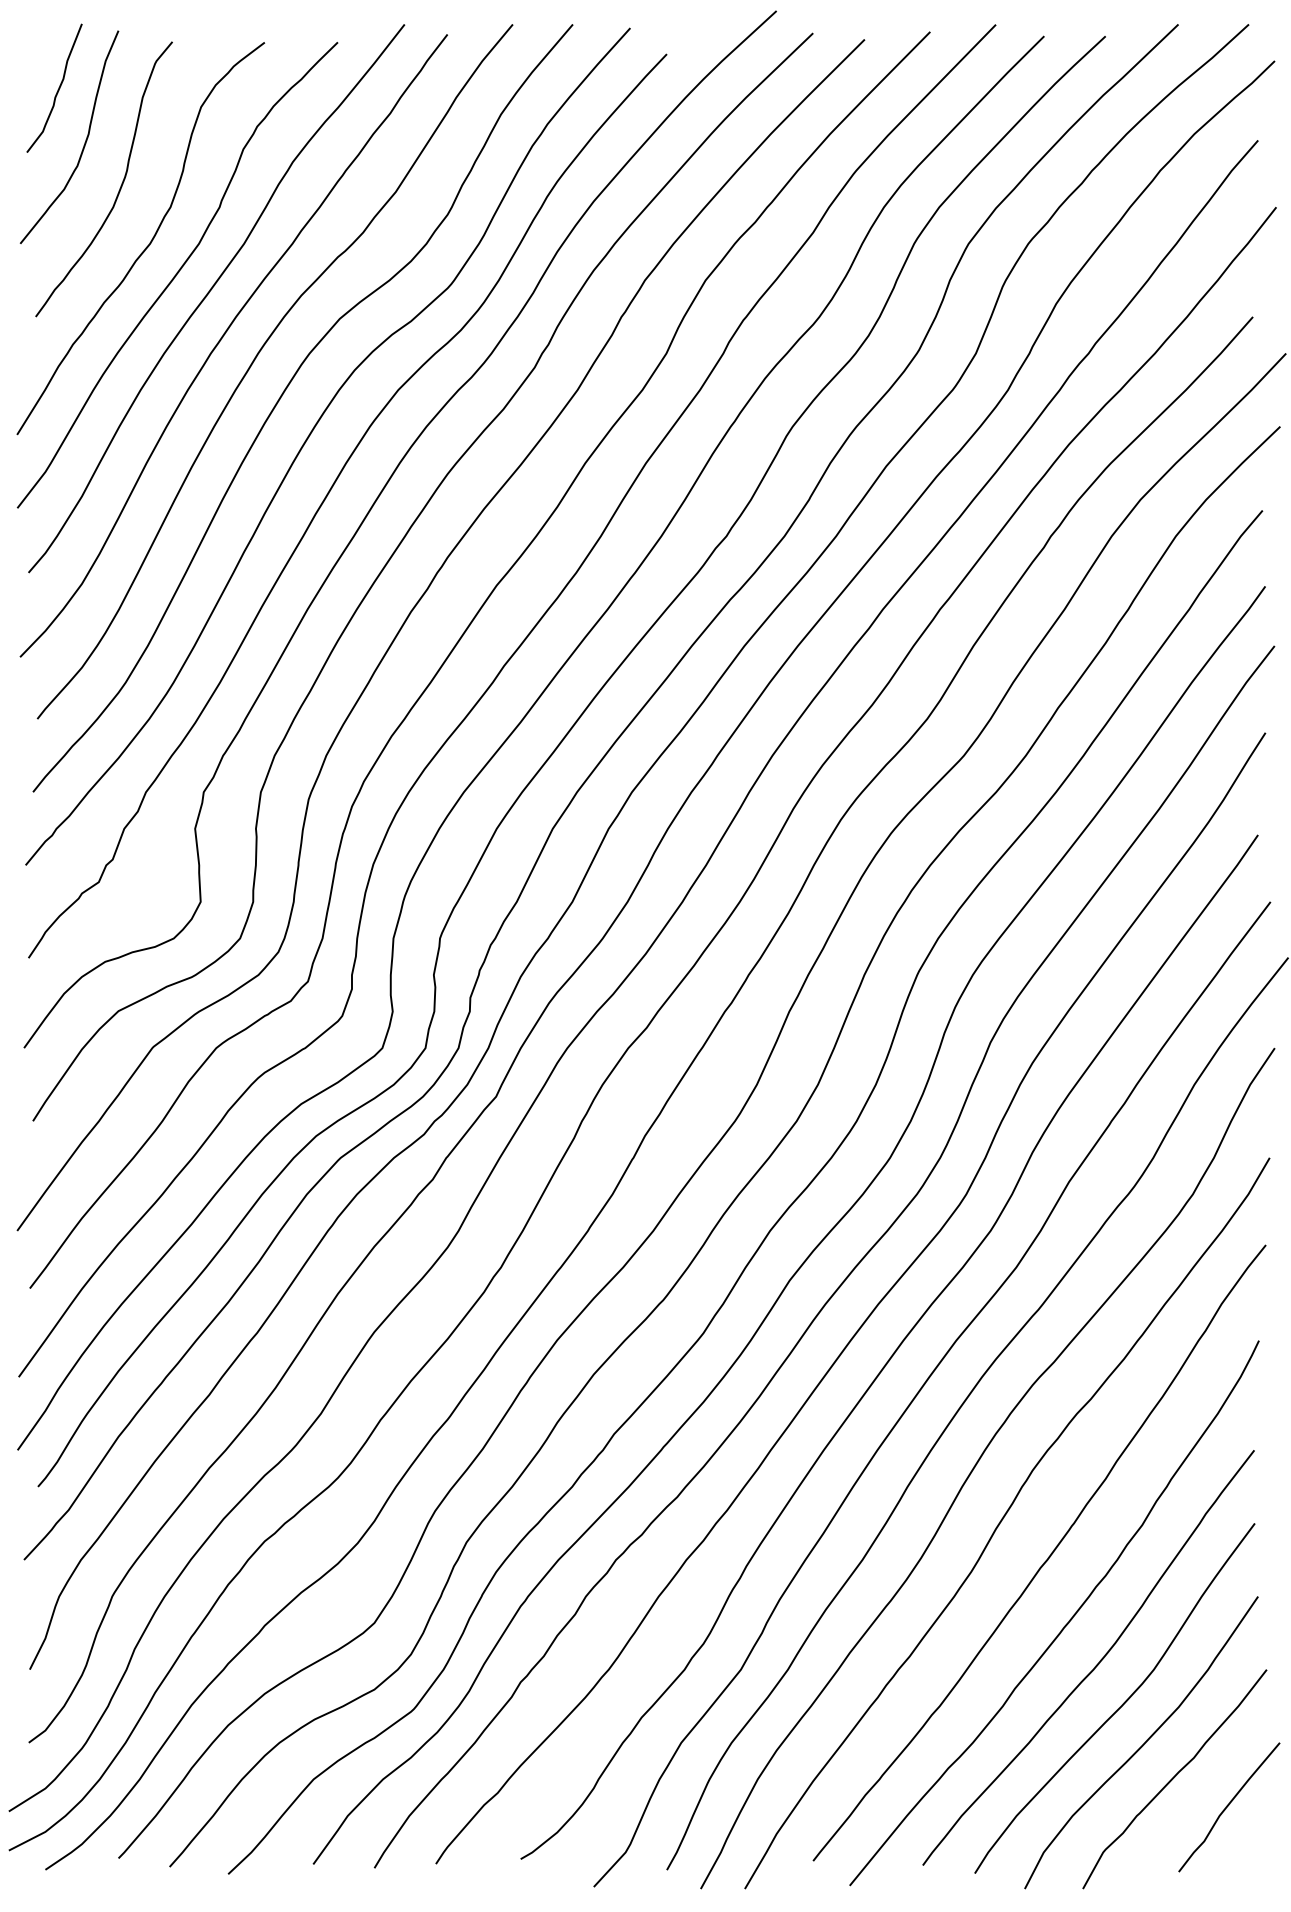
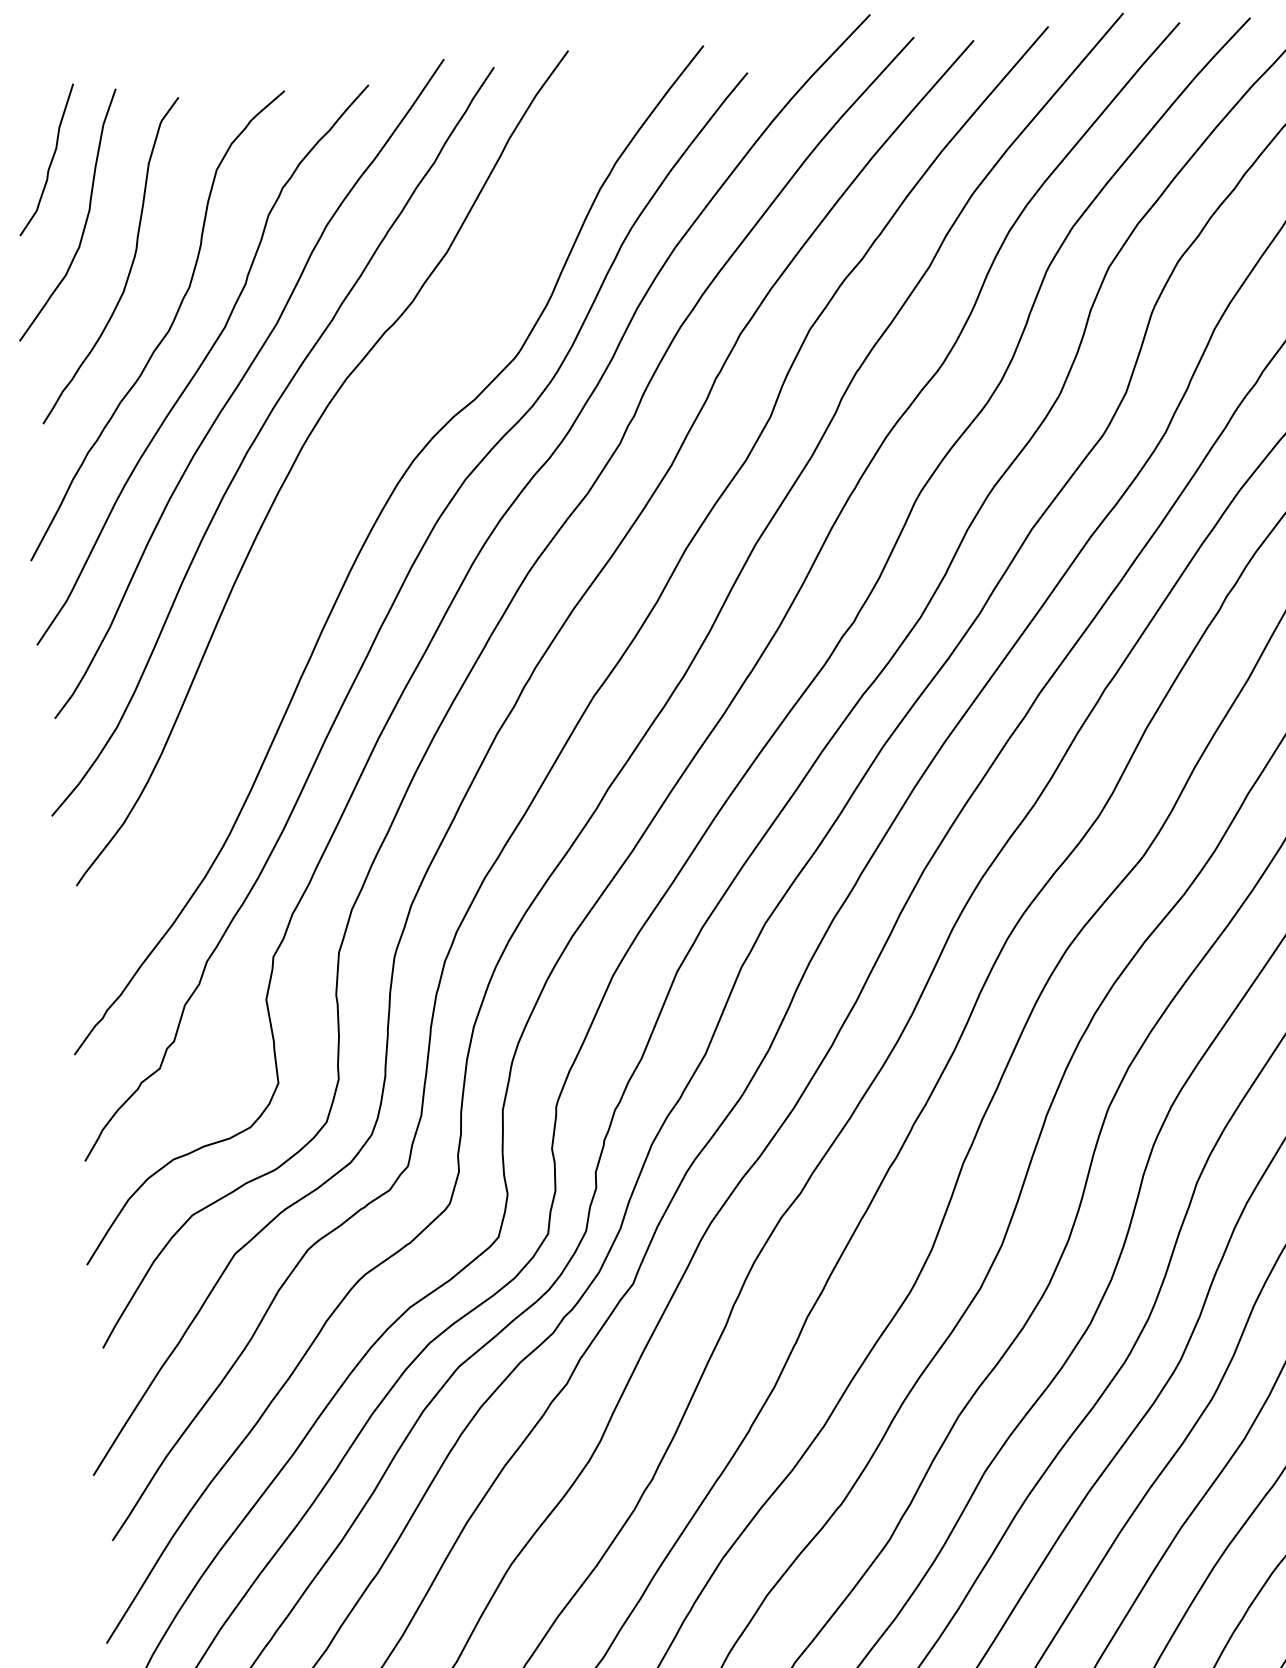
curve: (282, 396) -> (332, 496), removed

